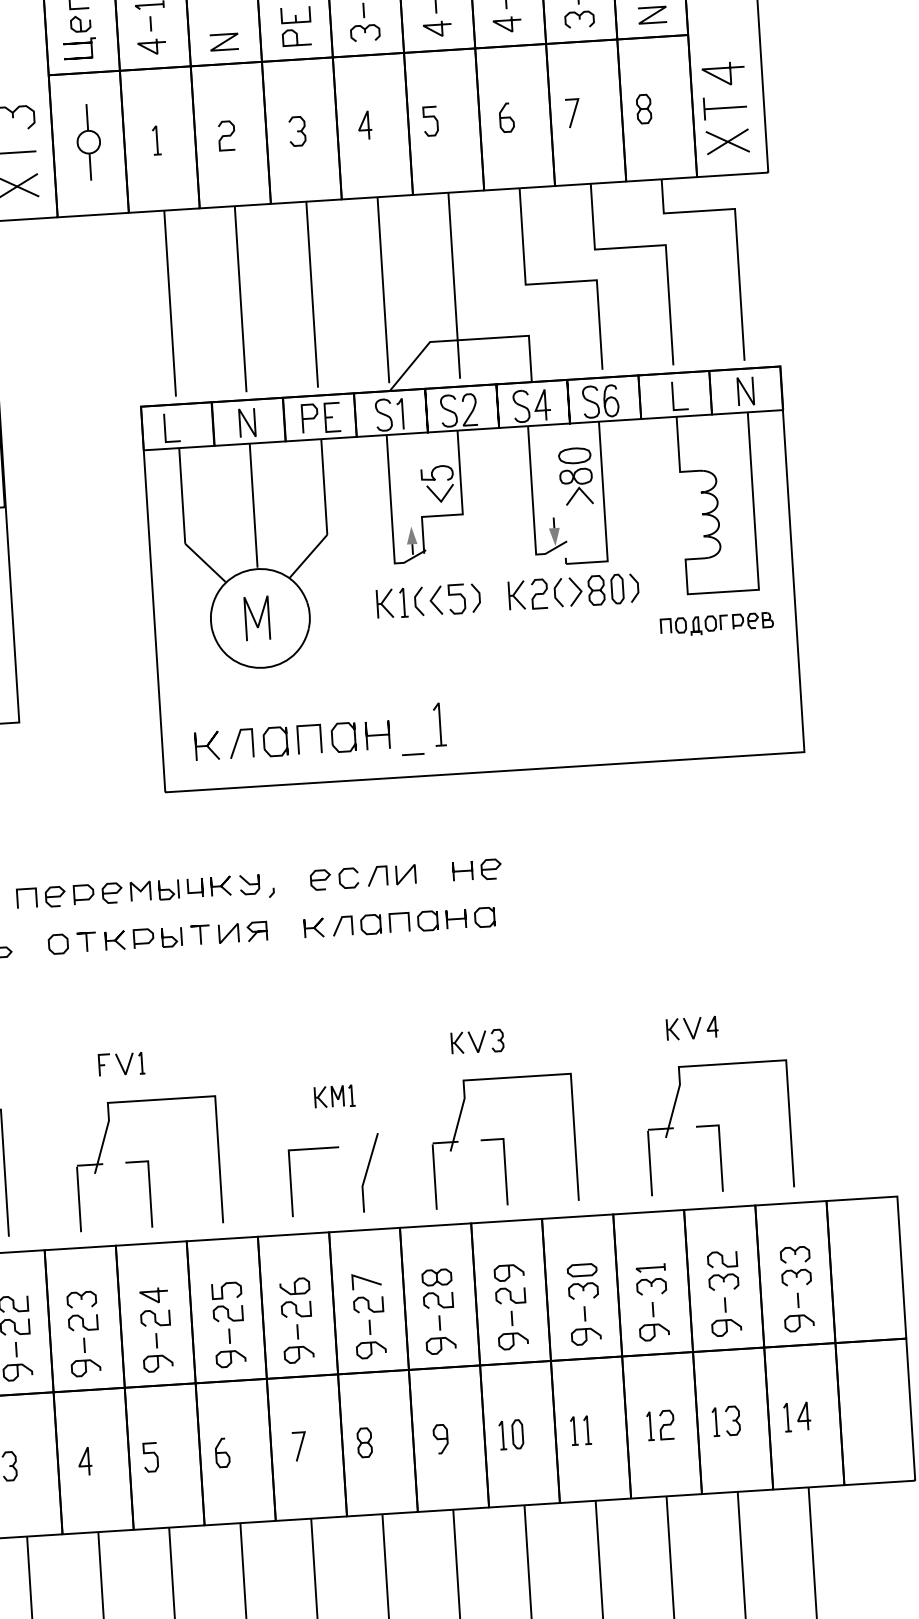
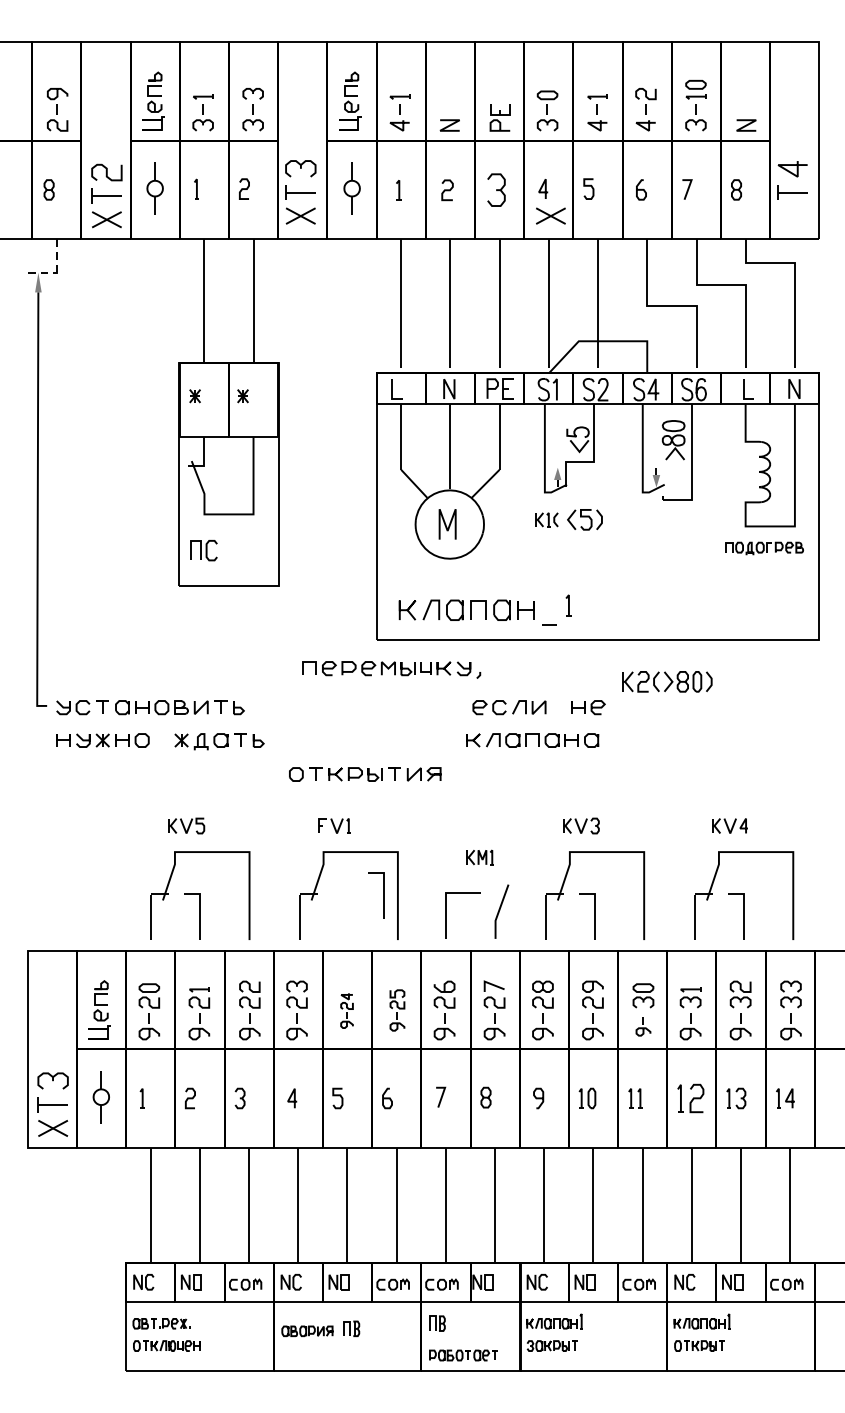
part: (297, 131) -> (496, 190), size x1.6
part: (727, 140) -> (550, 215), moved
part: (574, 591) -> (667, 681), moved
part: (399, 602) -> (546, 519), size x0.7
part: (439, 724) -> (568, 605), size x0.7
part: (145, 892) -> (391, 669), moved
part: (158, 937) -> (365, 774), moved
line: (149, 1193) -> (383, 895), moved
part: (229, 1324) -> (397, 1010), size x0.7
part: (585, 1325) -> (643, 1026), size x0.7
part: (155, 1329) -> (346, 1010), size x0.6
part: (660, 1425) -> (690, 1098), size x1.4

